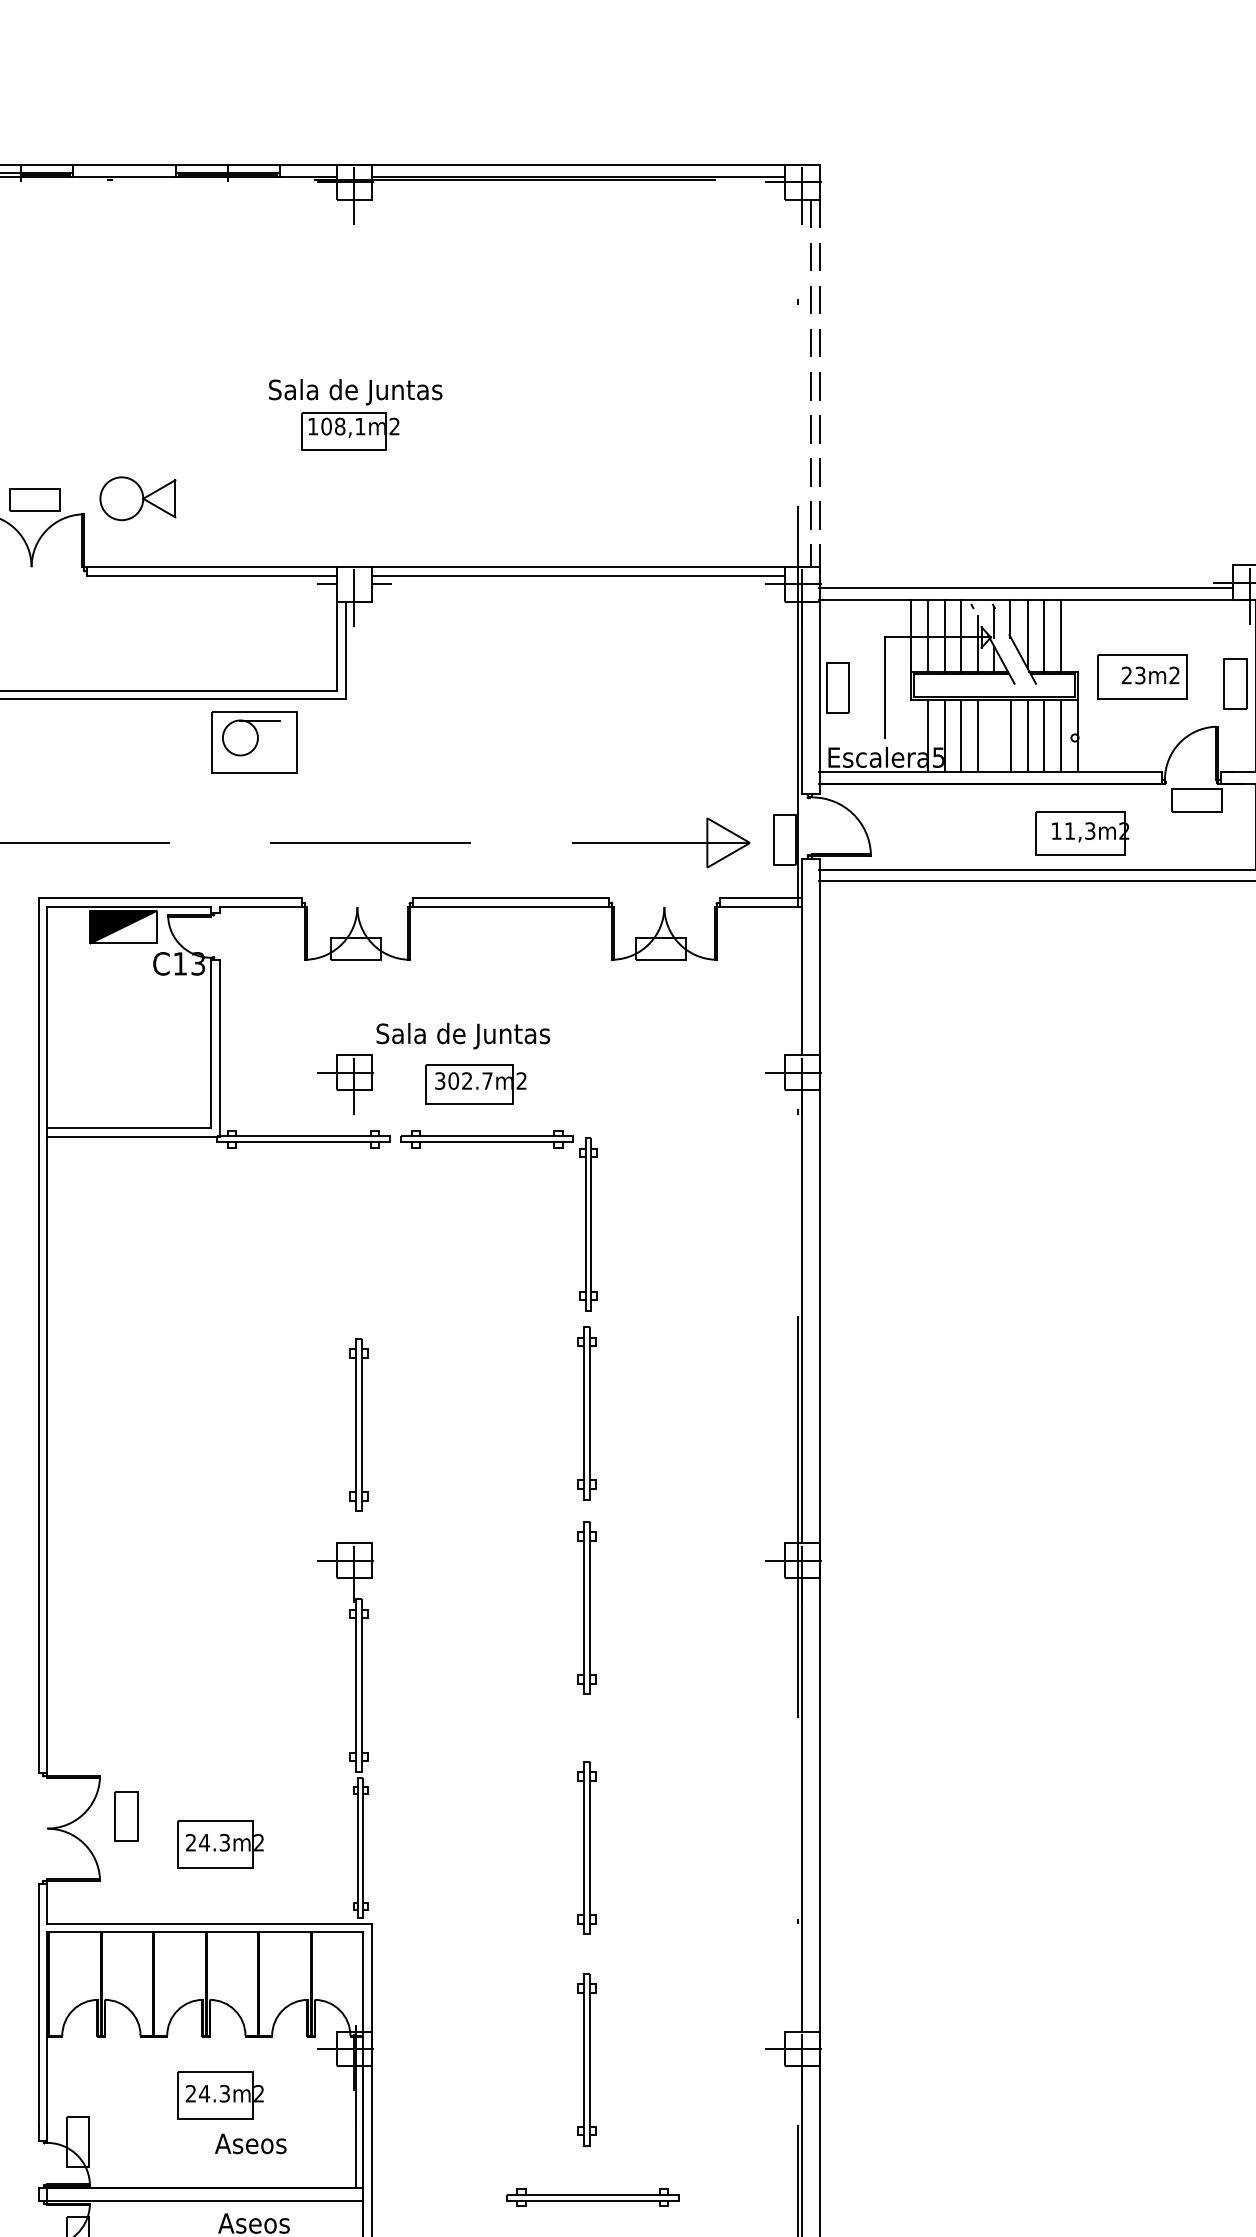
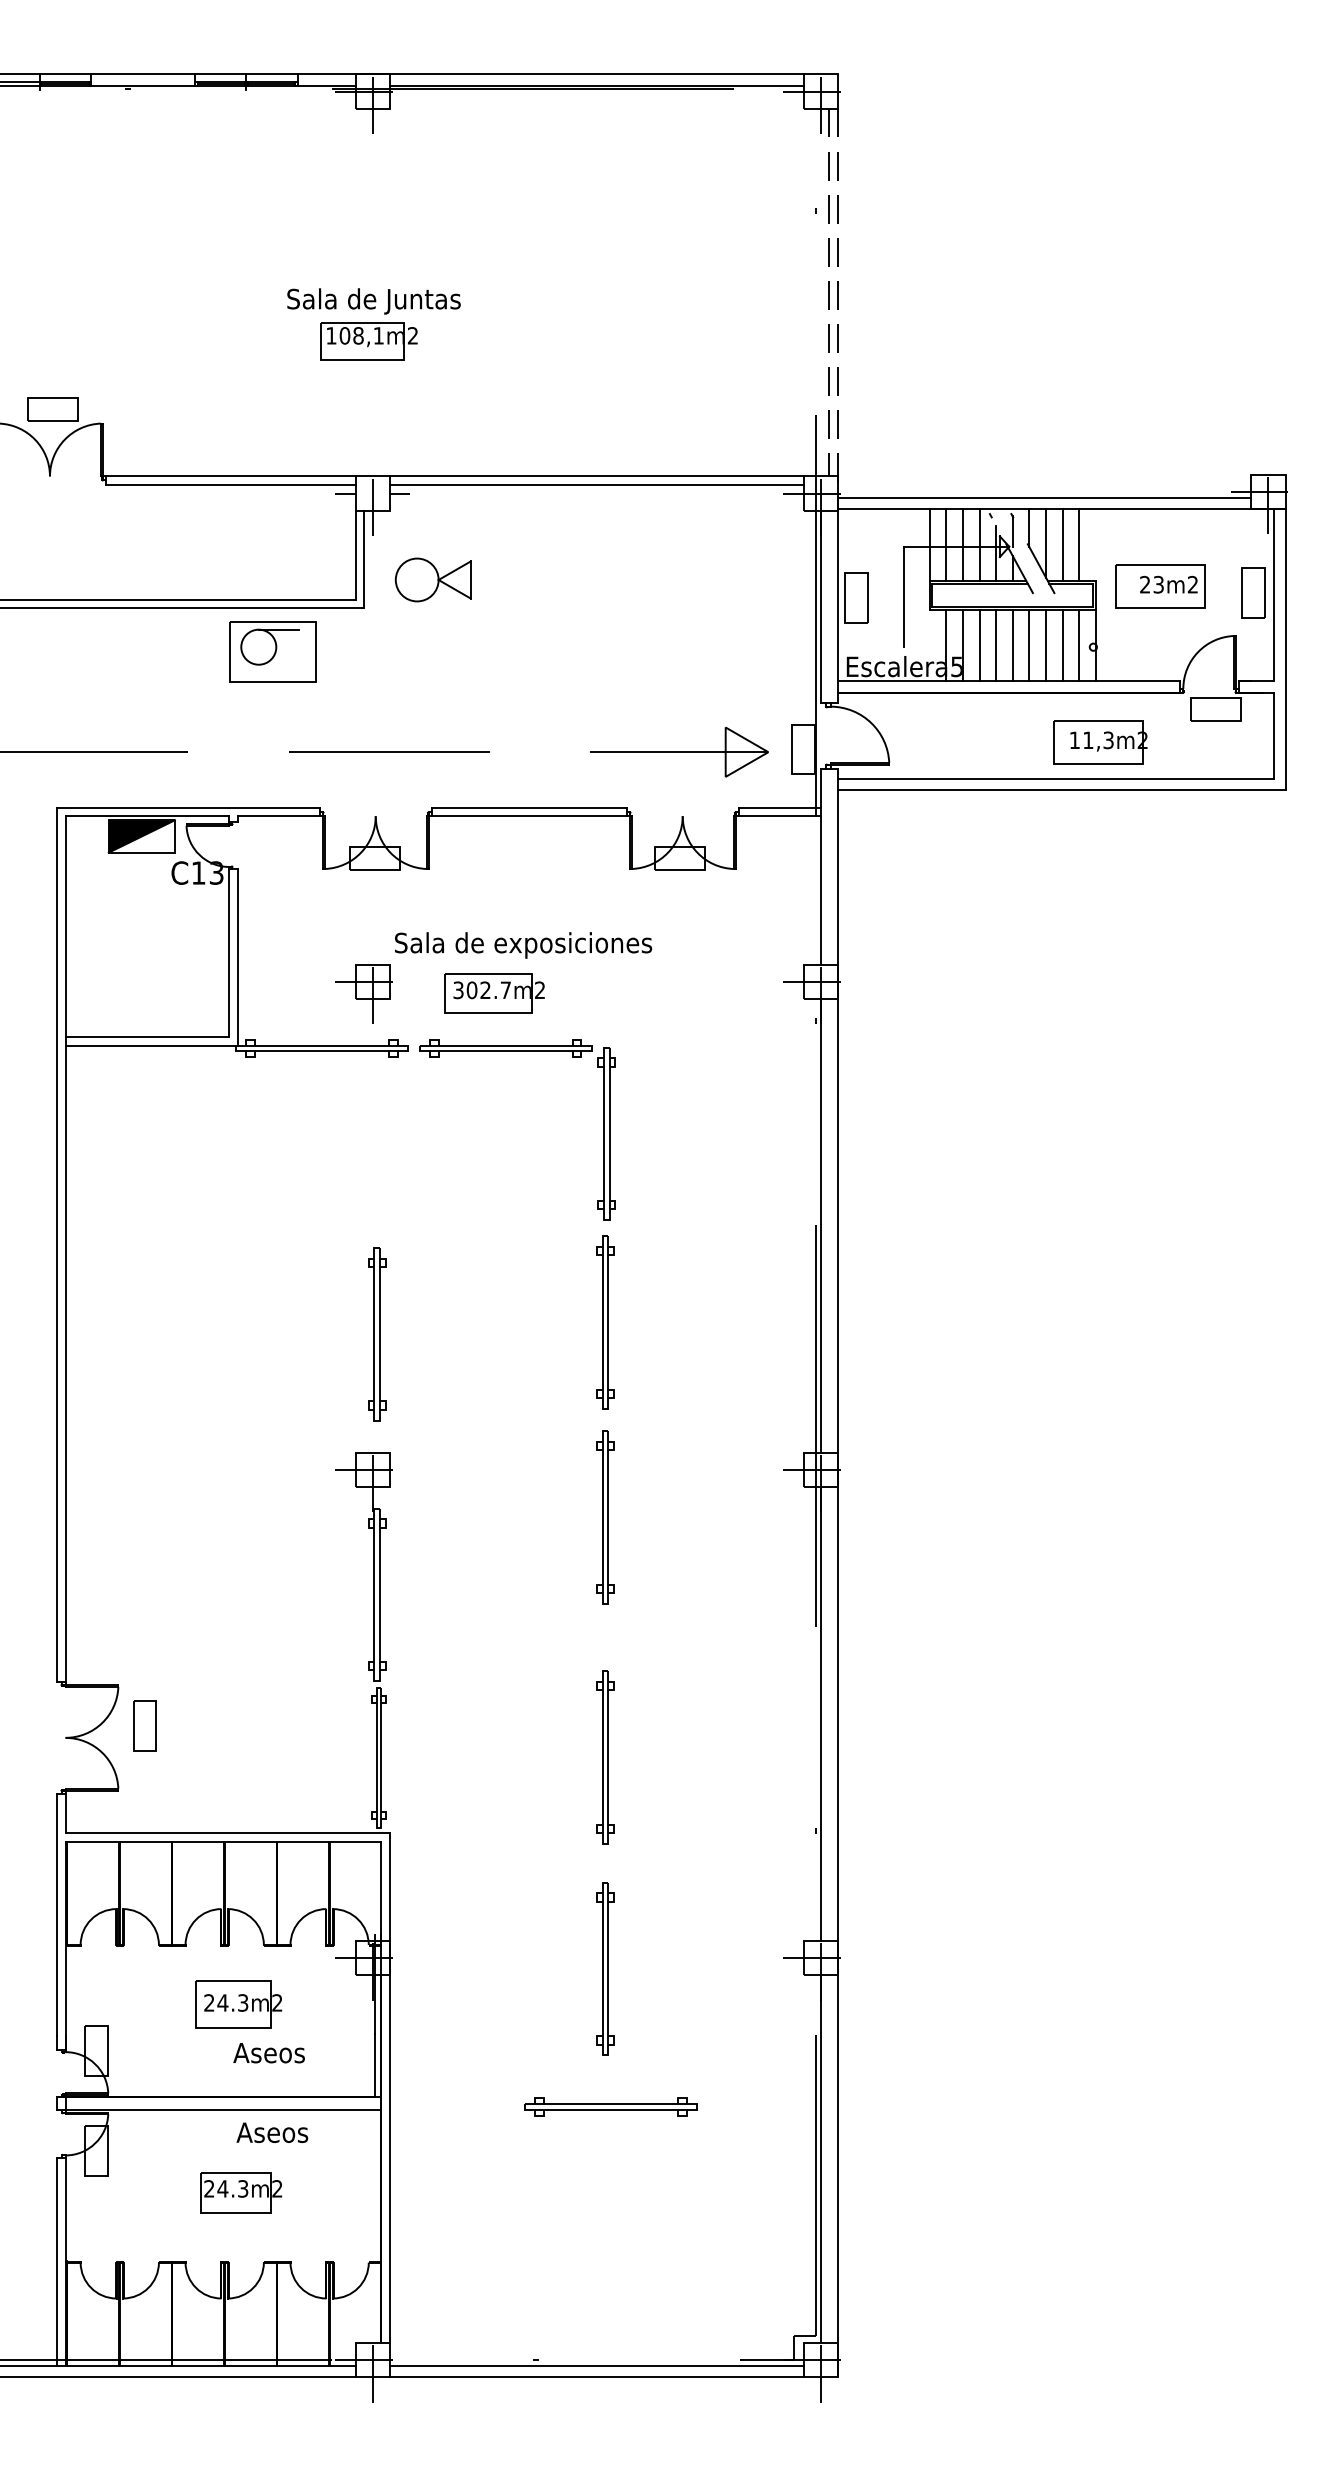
part: (137, 498) -> (432, 579), moved
line: (994, 736) -> (1012, 645), added
text: (553, 1036) -> (571, 945), Sala de Juntas -> Sala de exposiciones
part: (220, 1844) -> (238, 1753), removed

